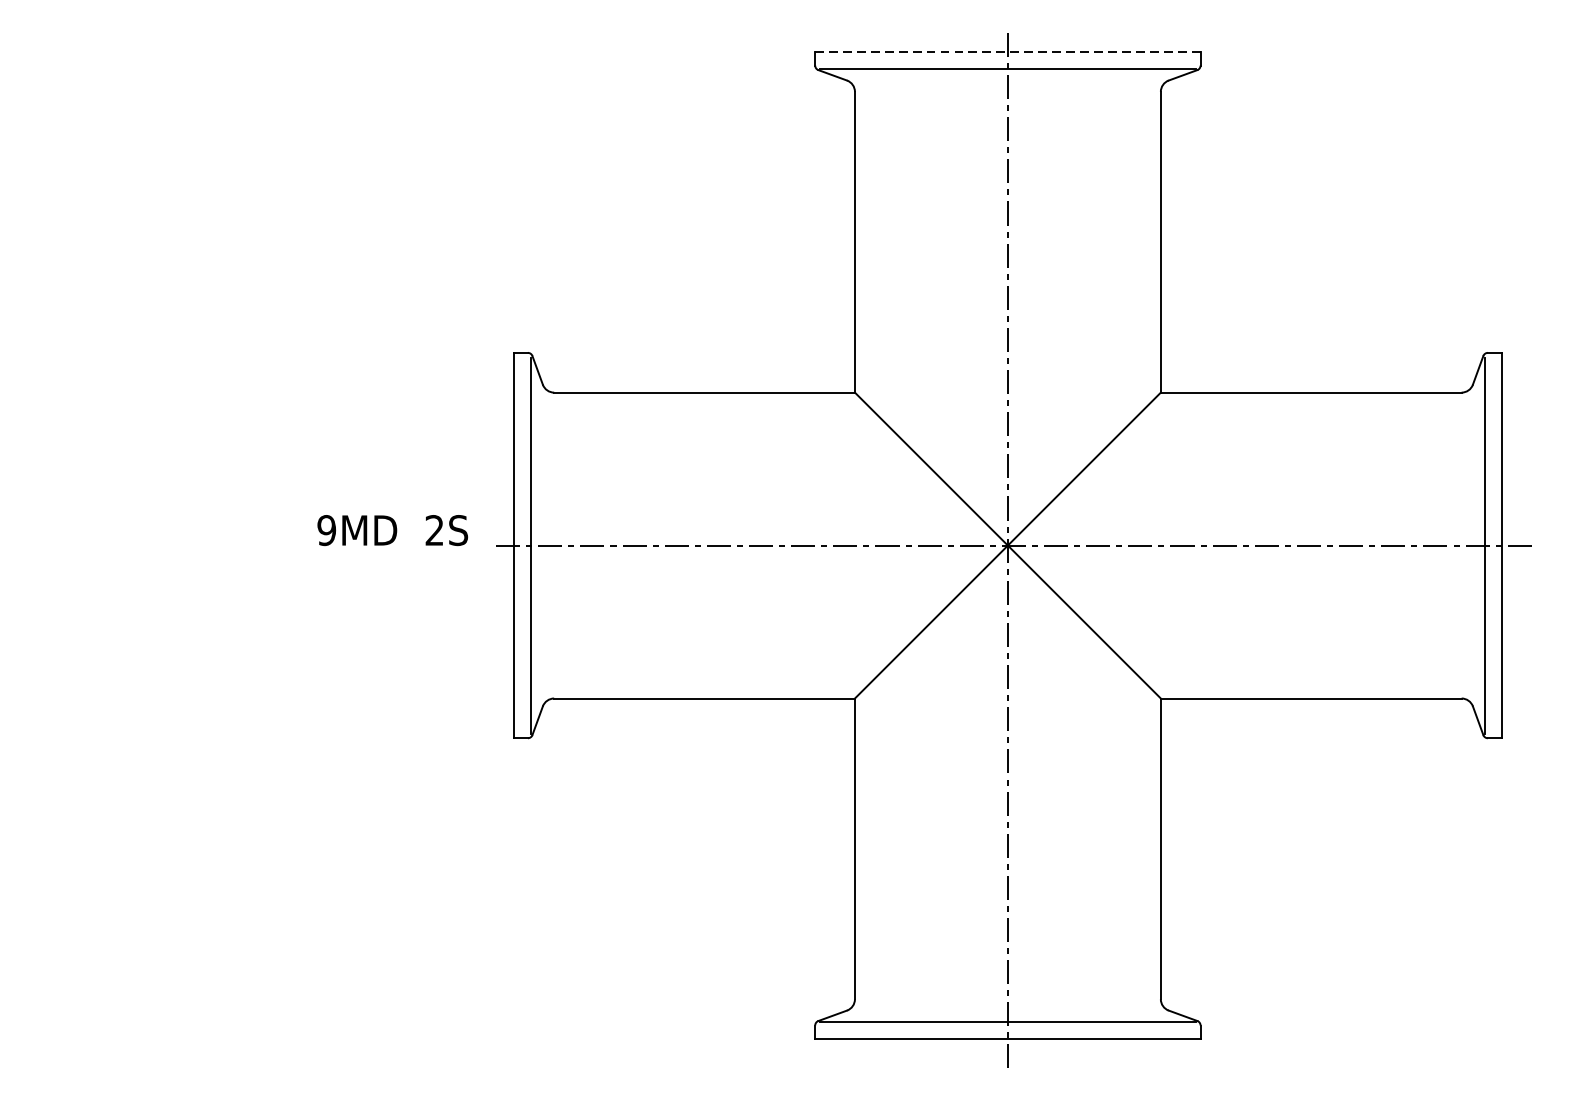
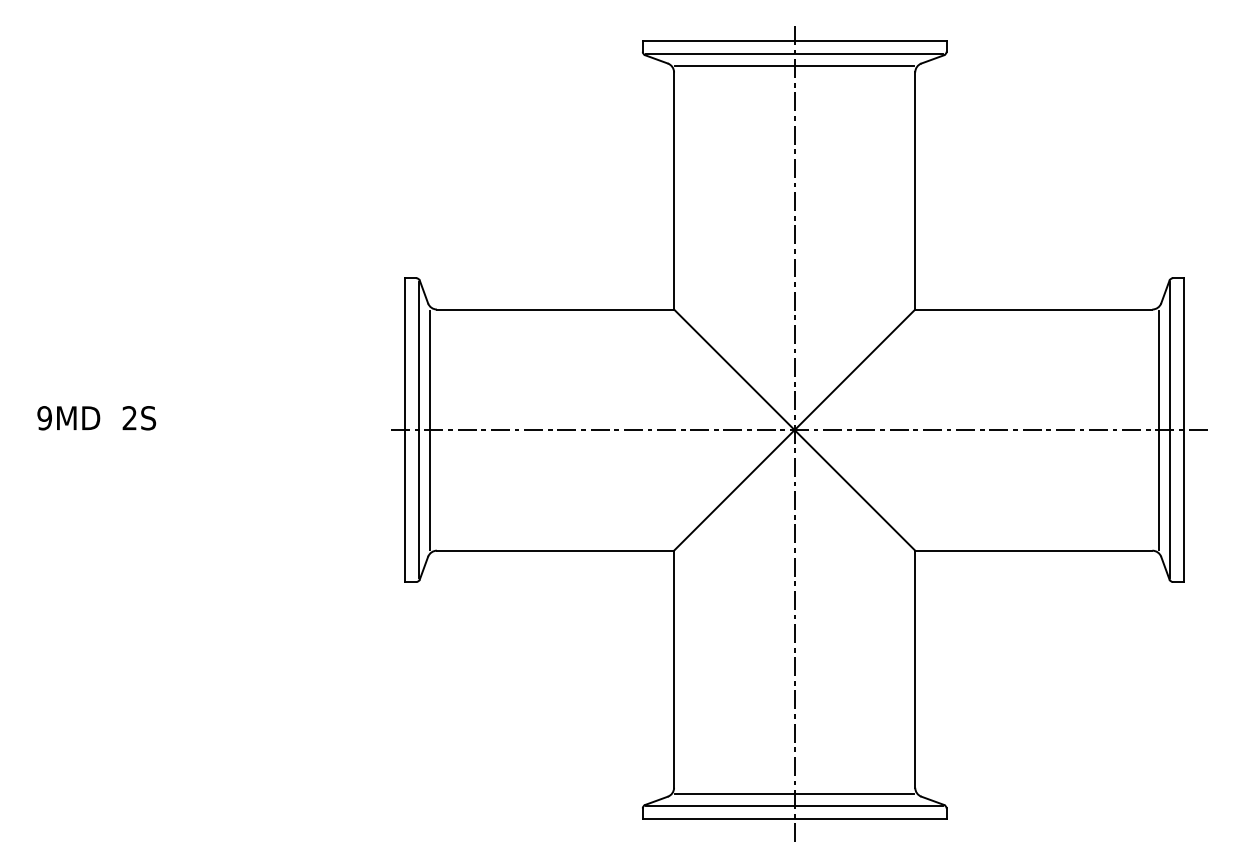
line: (1007, 51) -> (794, 40), dashed -> solid
line: (1007, 83) -> (794, 65), added
text: (392, 530) -> (96, 418), moved
line: (545, 544) -> (430, 429), added
line: (1470, 544) -> (1159, 429), added
line: (1007, 1007) -> (794, 794), added

